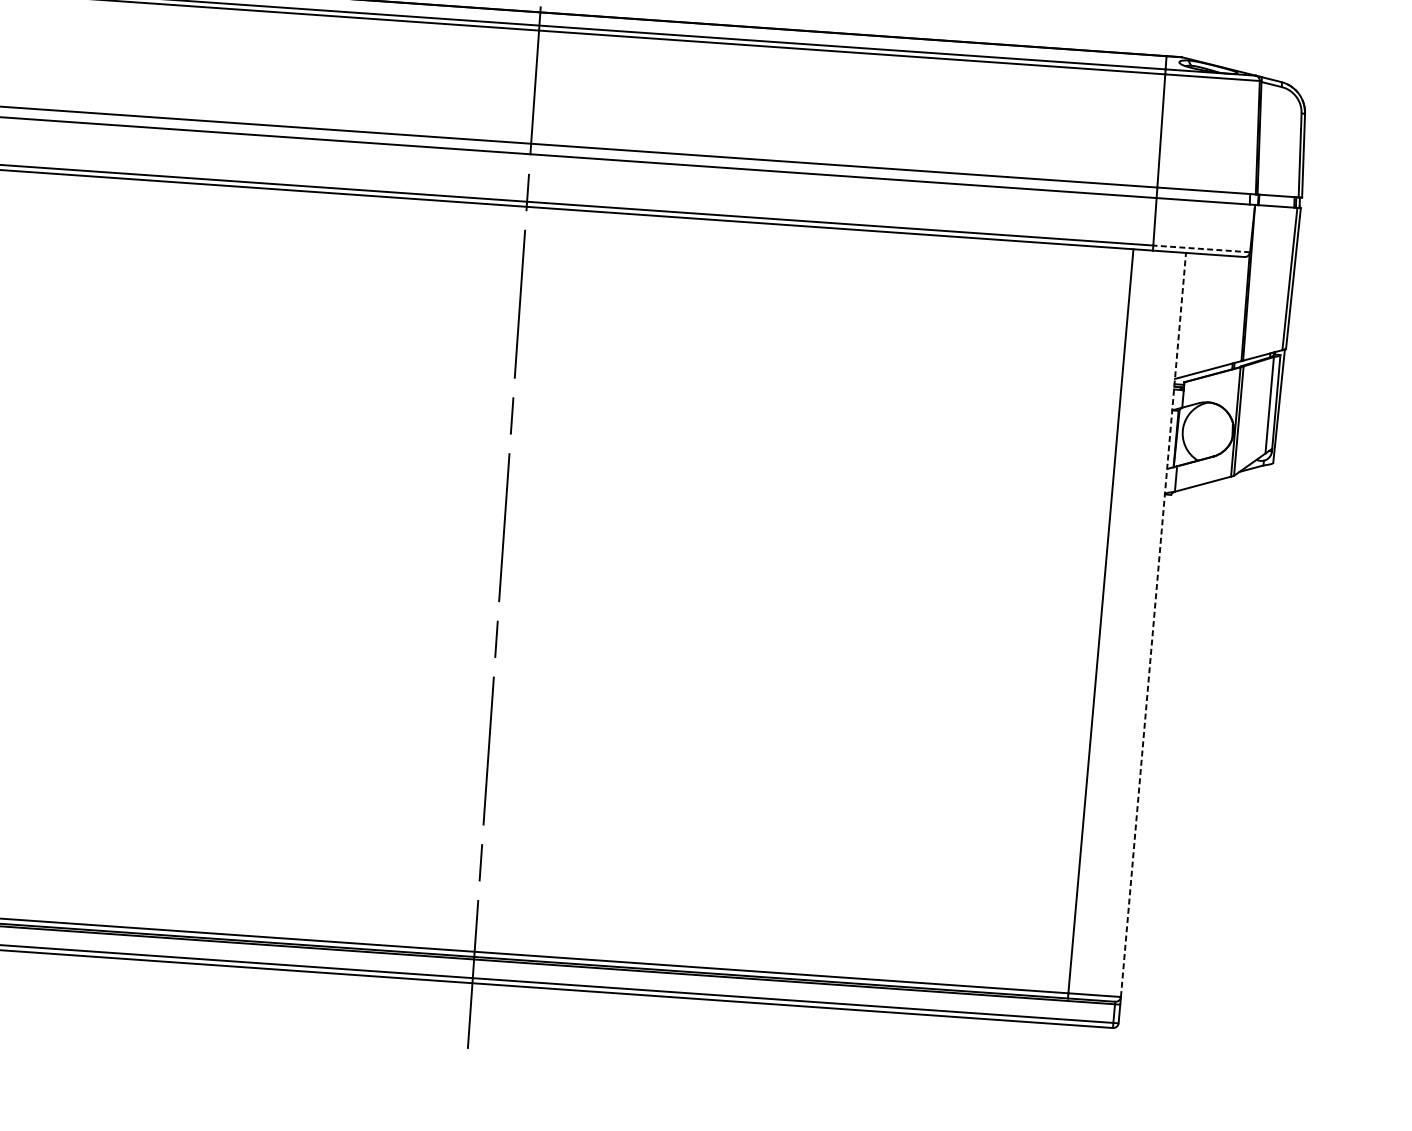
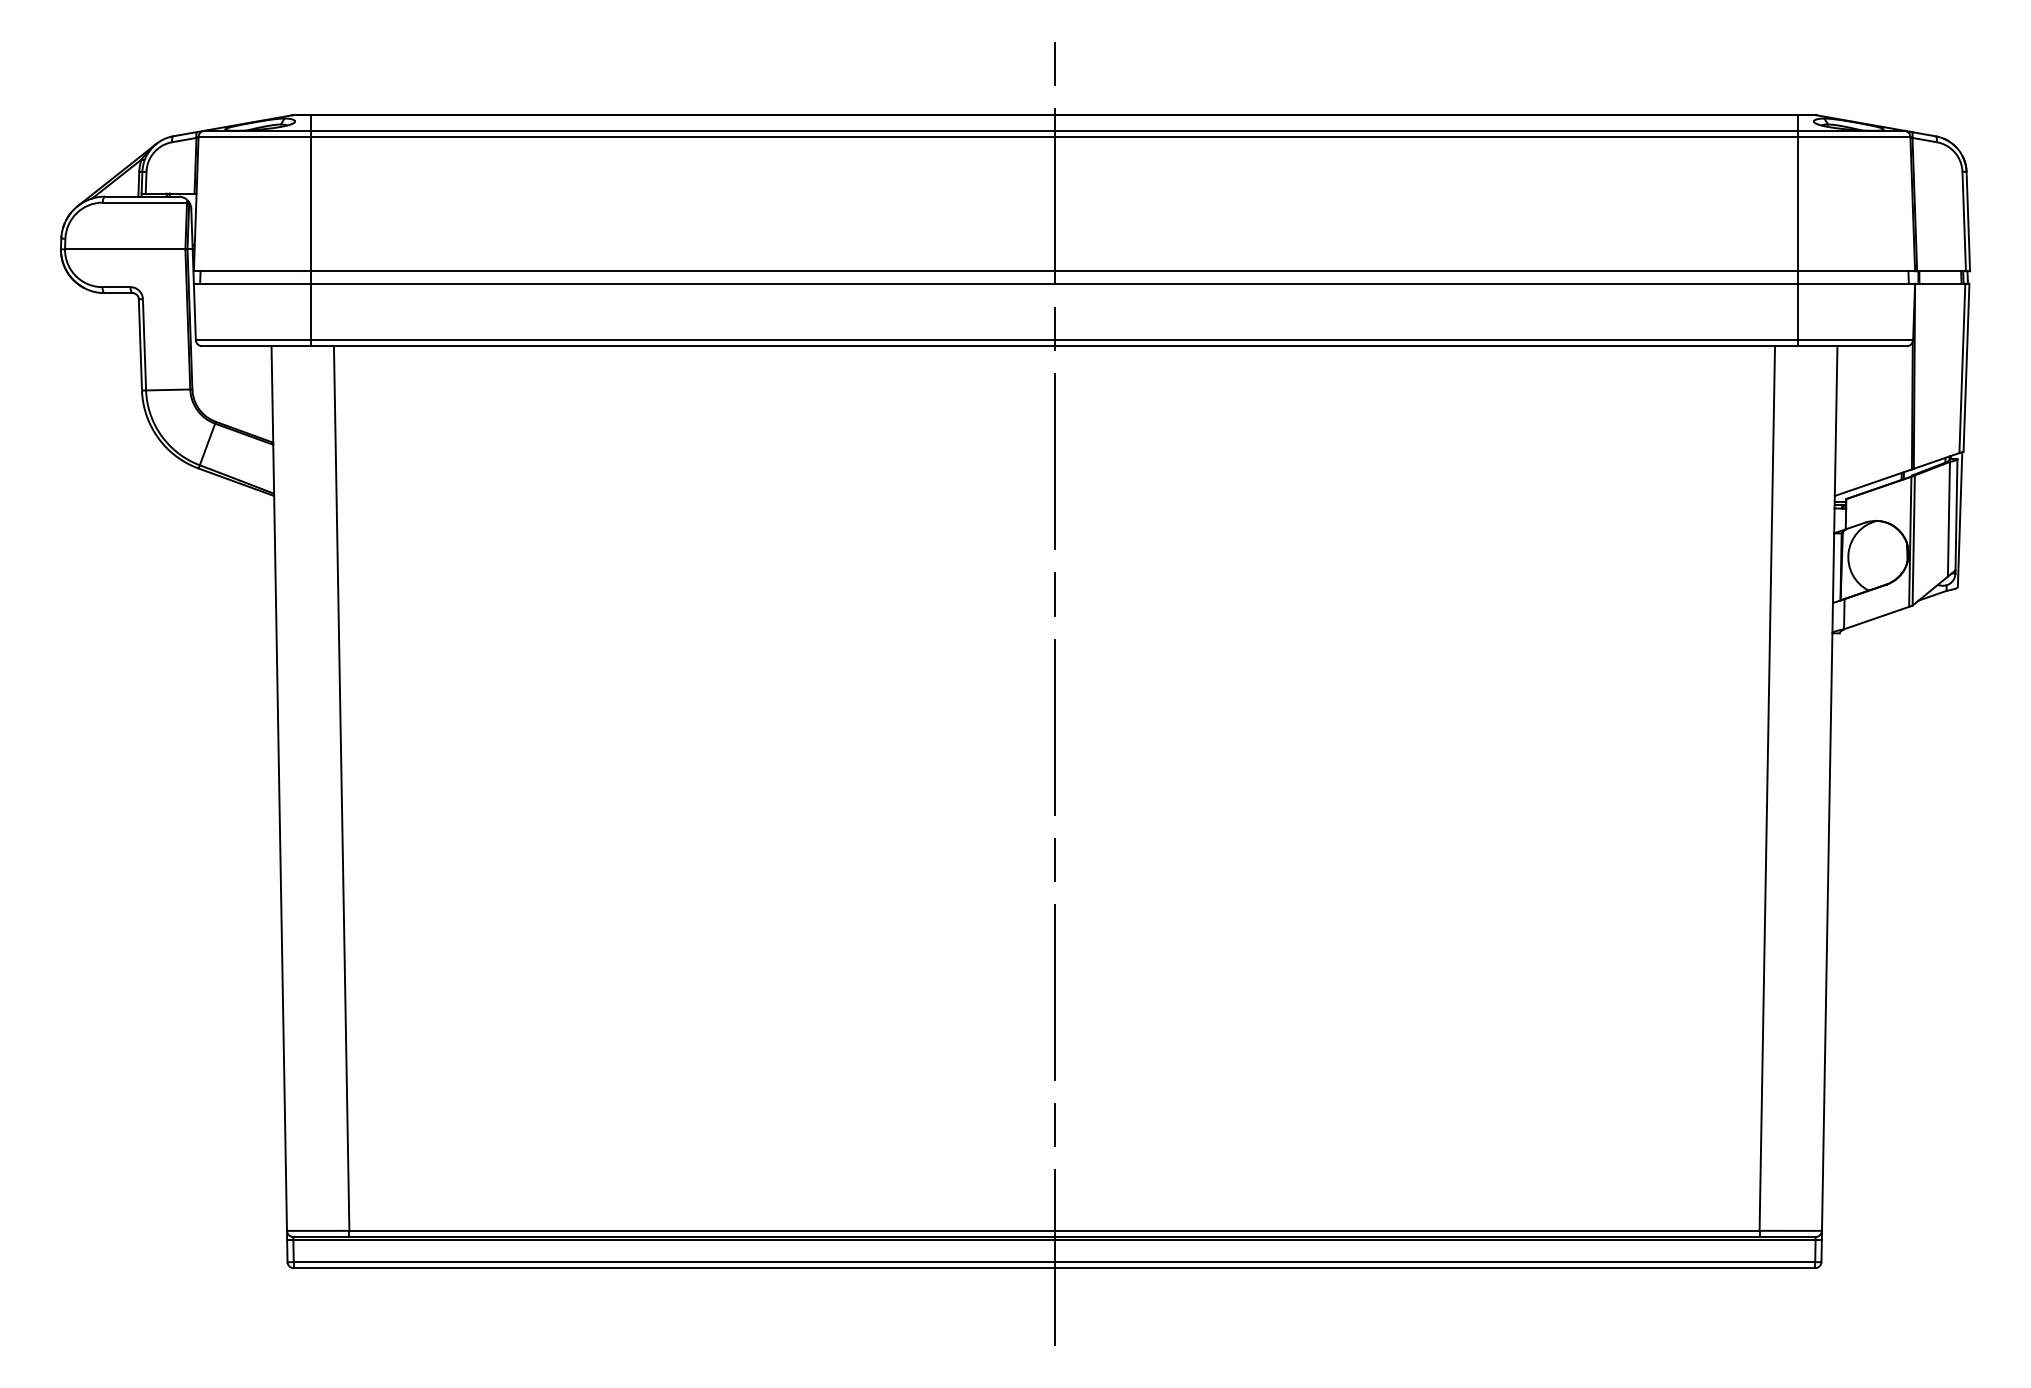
line: (1201, 249) -> (1855, 340), dashed -> solid
line: (1153, 624) -> (1829, 788), dashed -> solid

